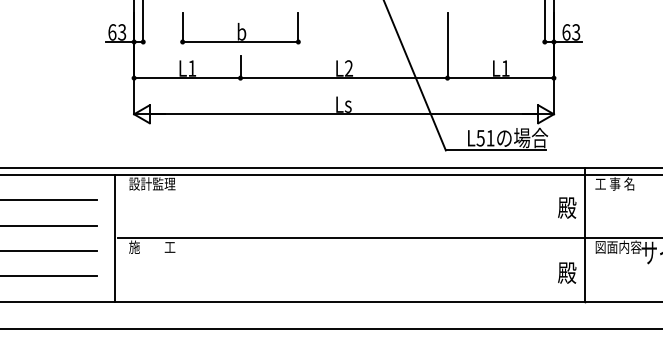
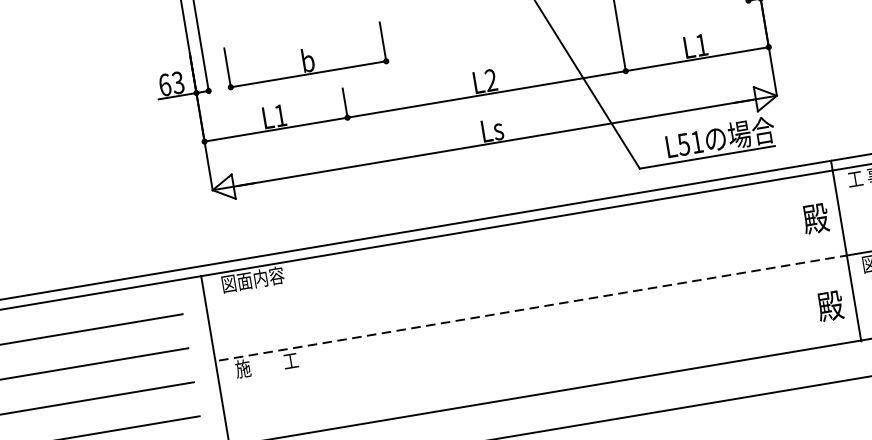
part: (240, 28) -> (305, 56), moved
text: (152, 183) -> (252, 279), 設計監理 -> 図面内容
line: (351, 238) -> (532, 308), solid -> dashed

